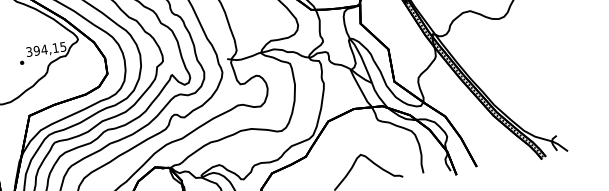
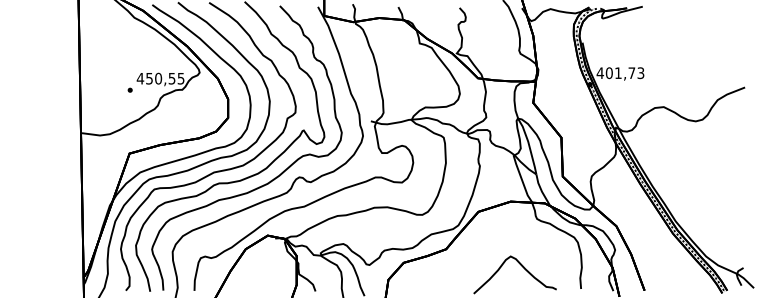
text: (41, 49) -> (155, 78), 394,15 -> 450,55

